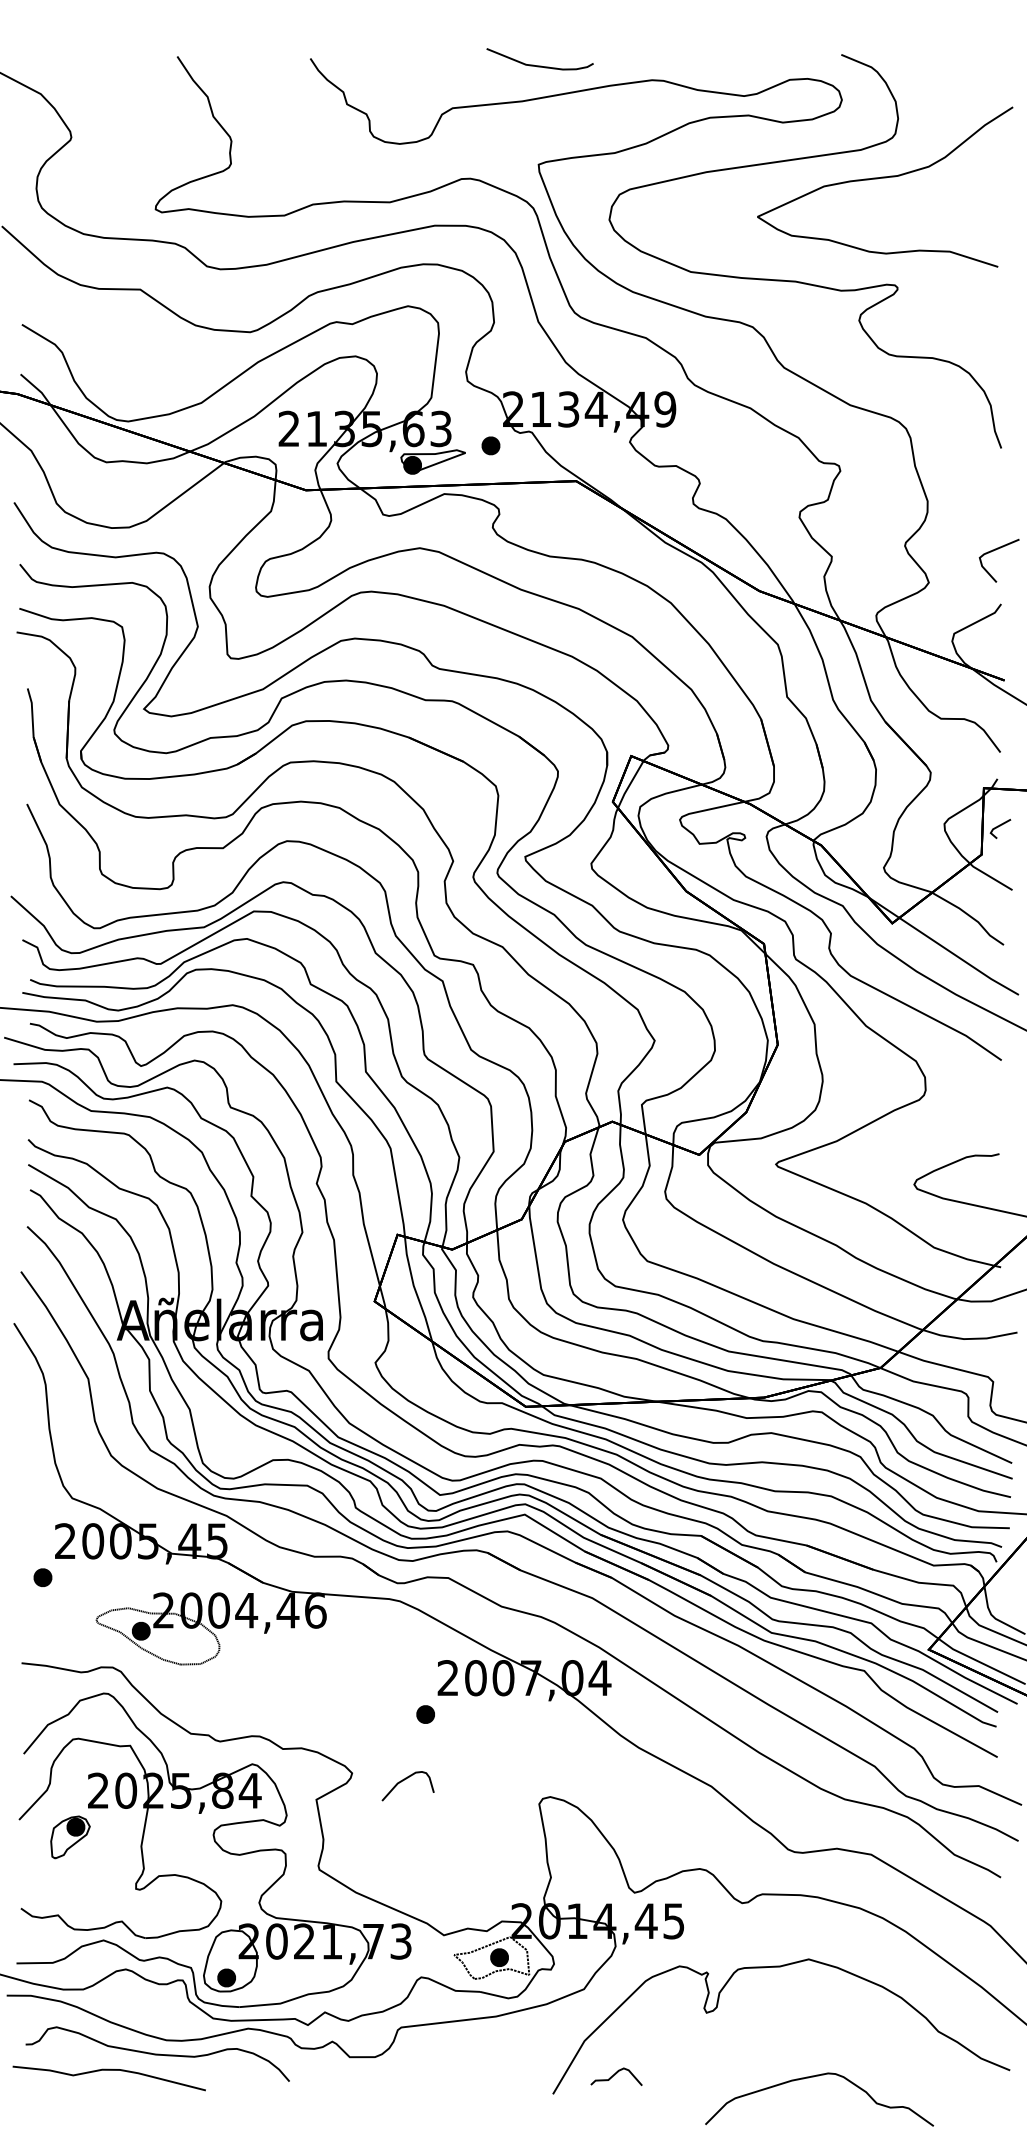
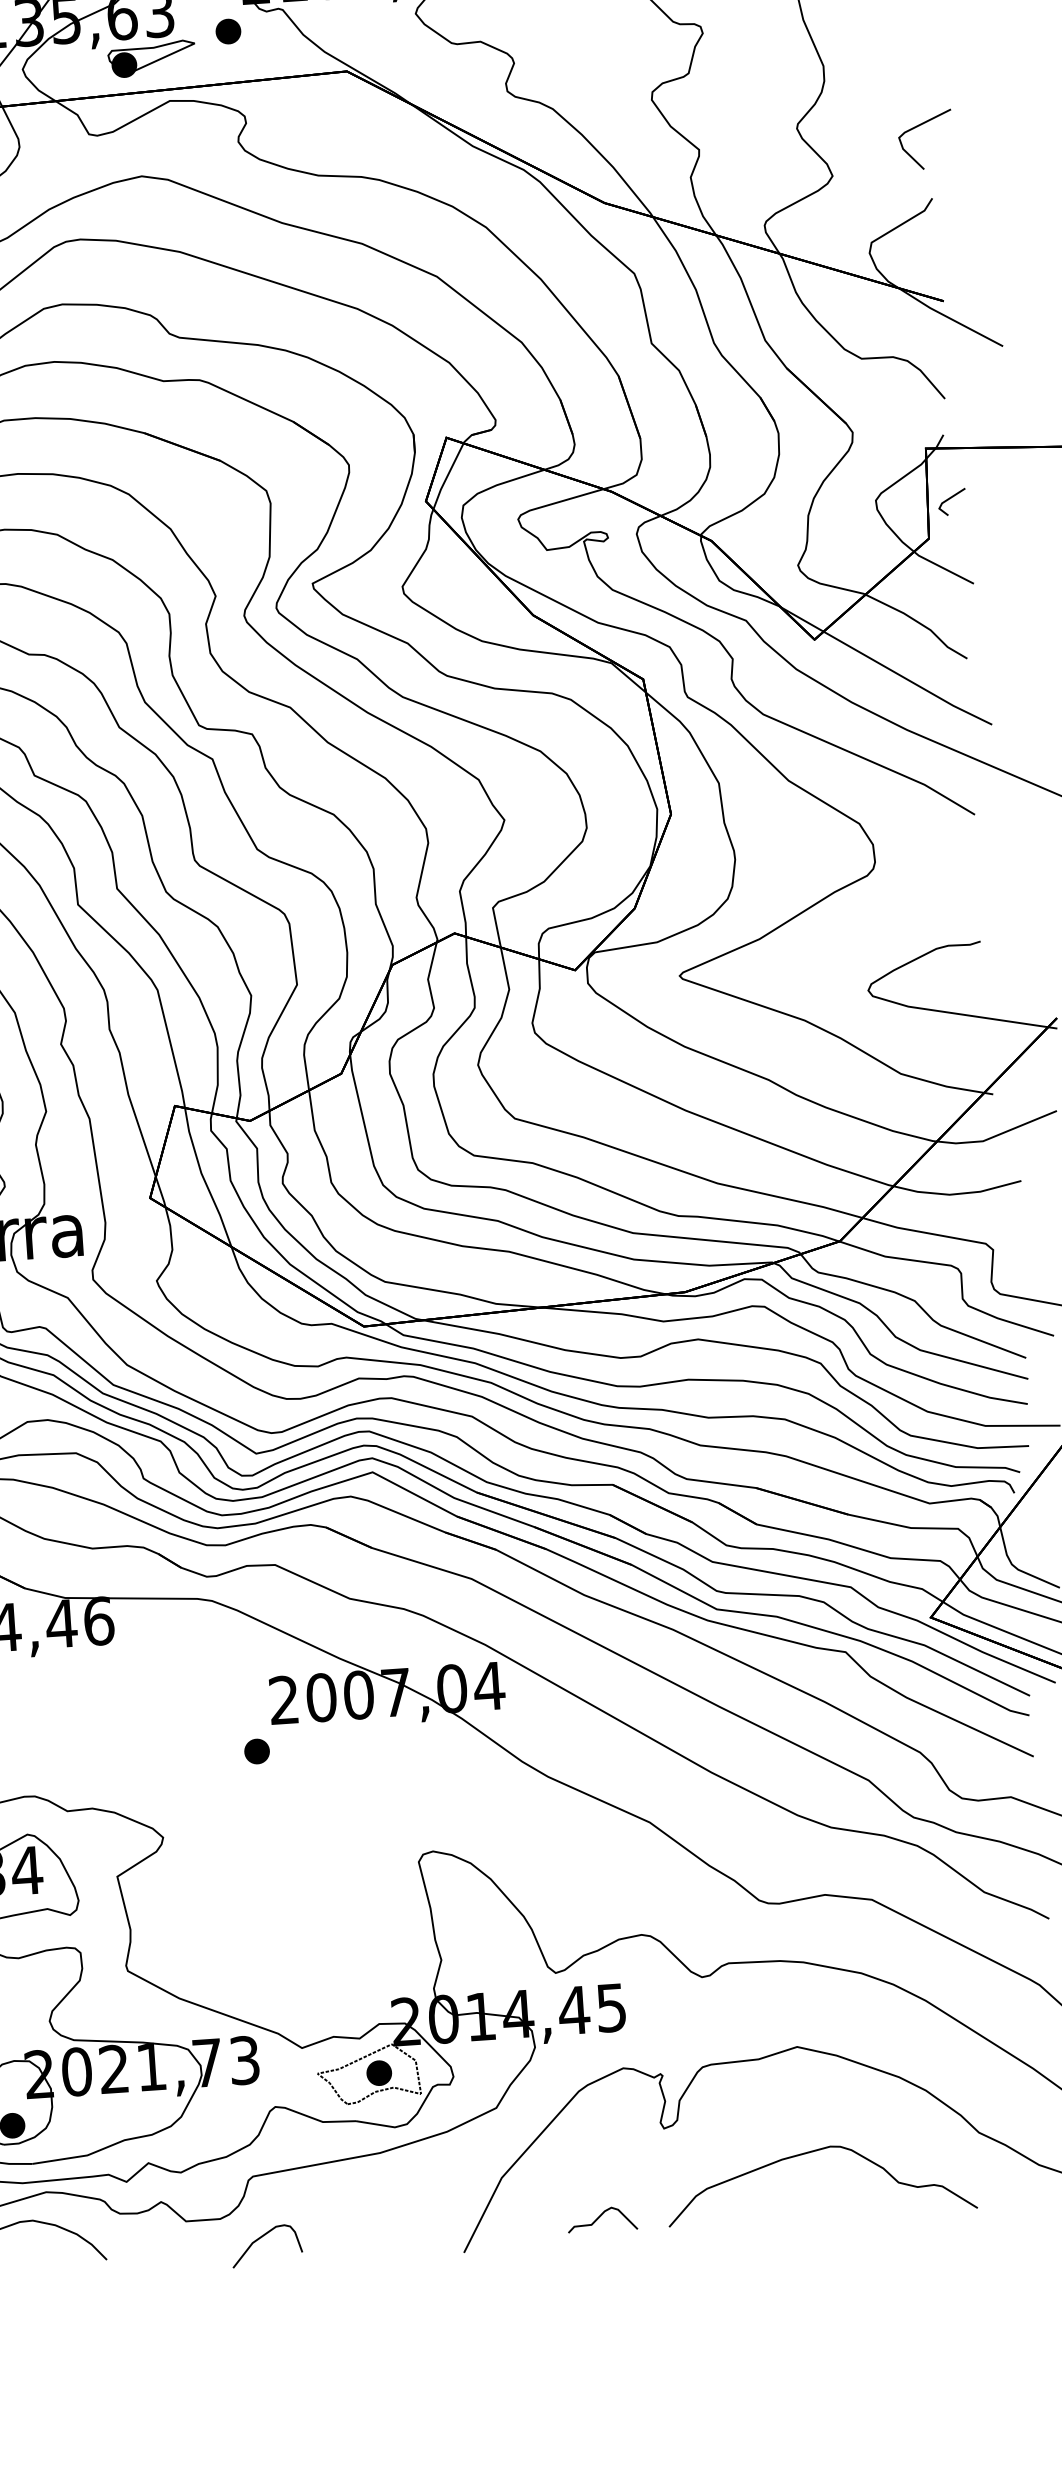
curve: (403, 1781) -> (260, 2239), moved
curve: (616, 2074) -> (602, 2216), moved
curve: (814, 2077) -> (812, 2153), moved

